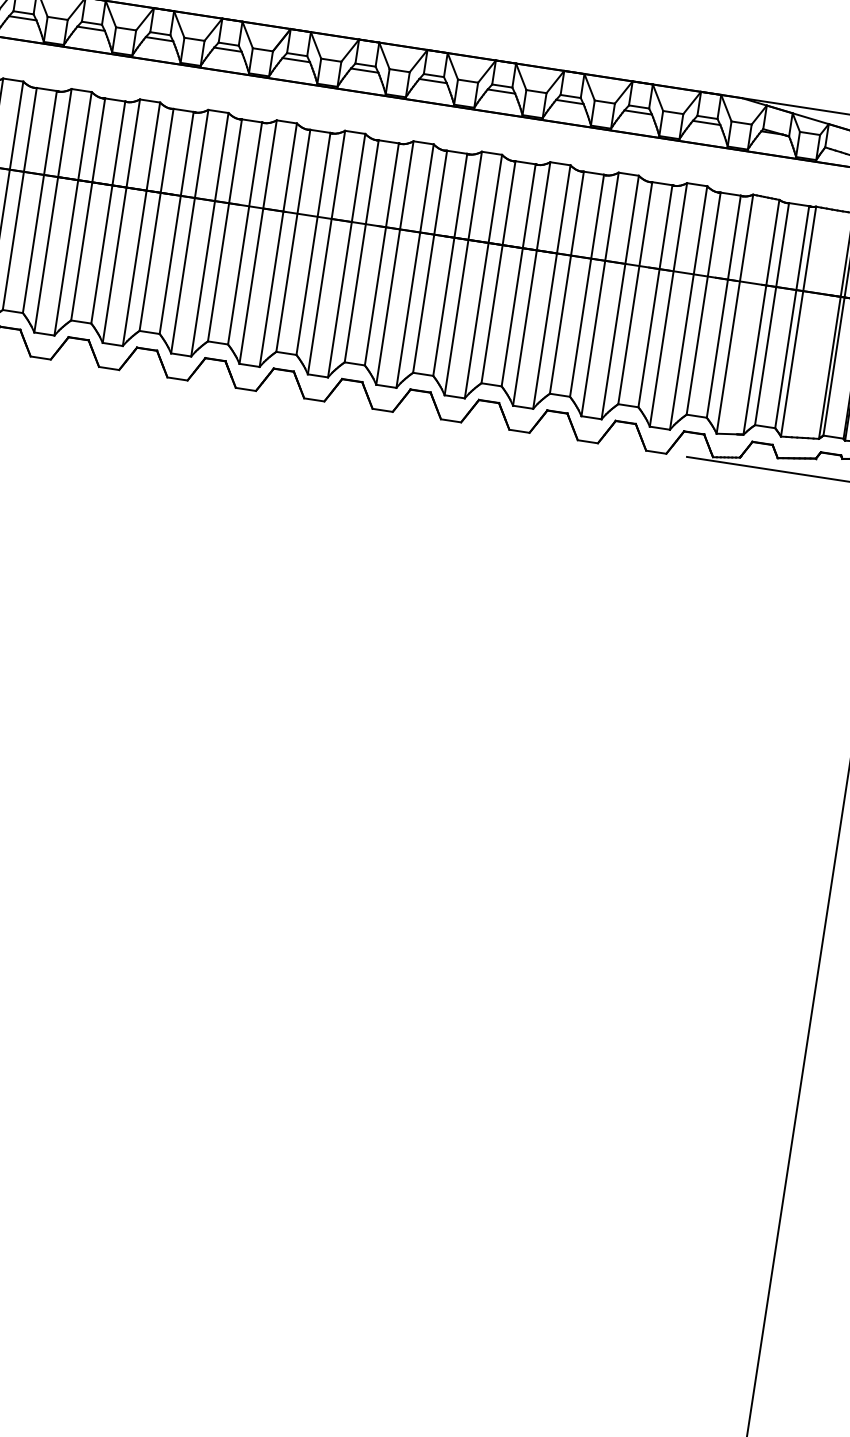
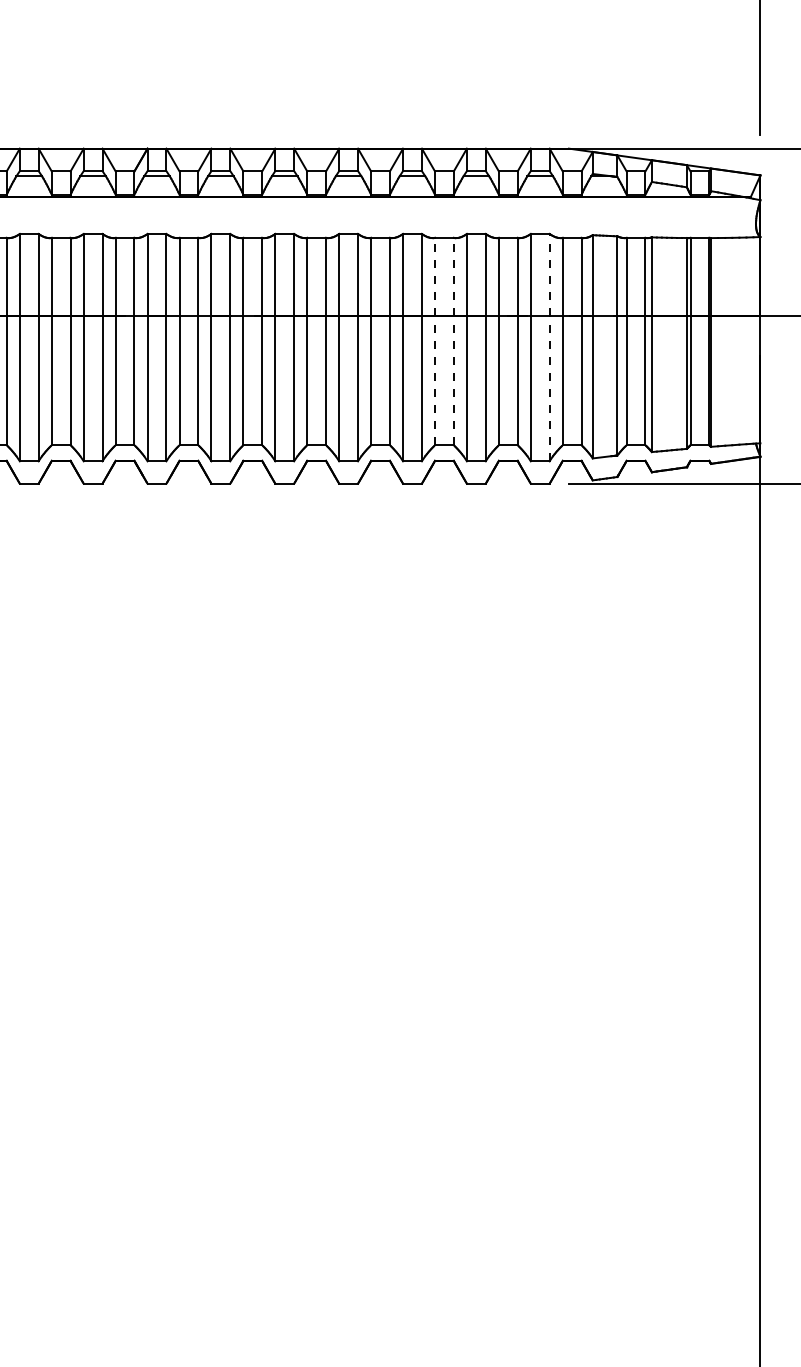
line: (567, 282) -> (435, 341), solid -> dashed
line: (586, 285) -> (453, 341), solid -> dashed
line: (688, 307) -> (549, 347), solid -> dashed

